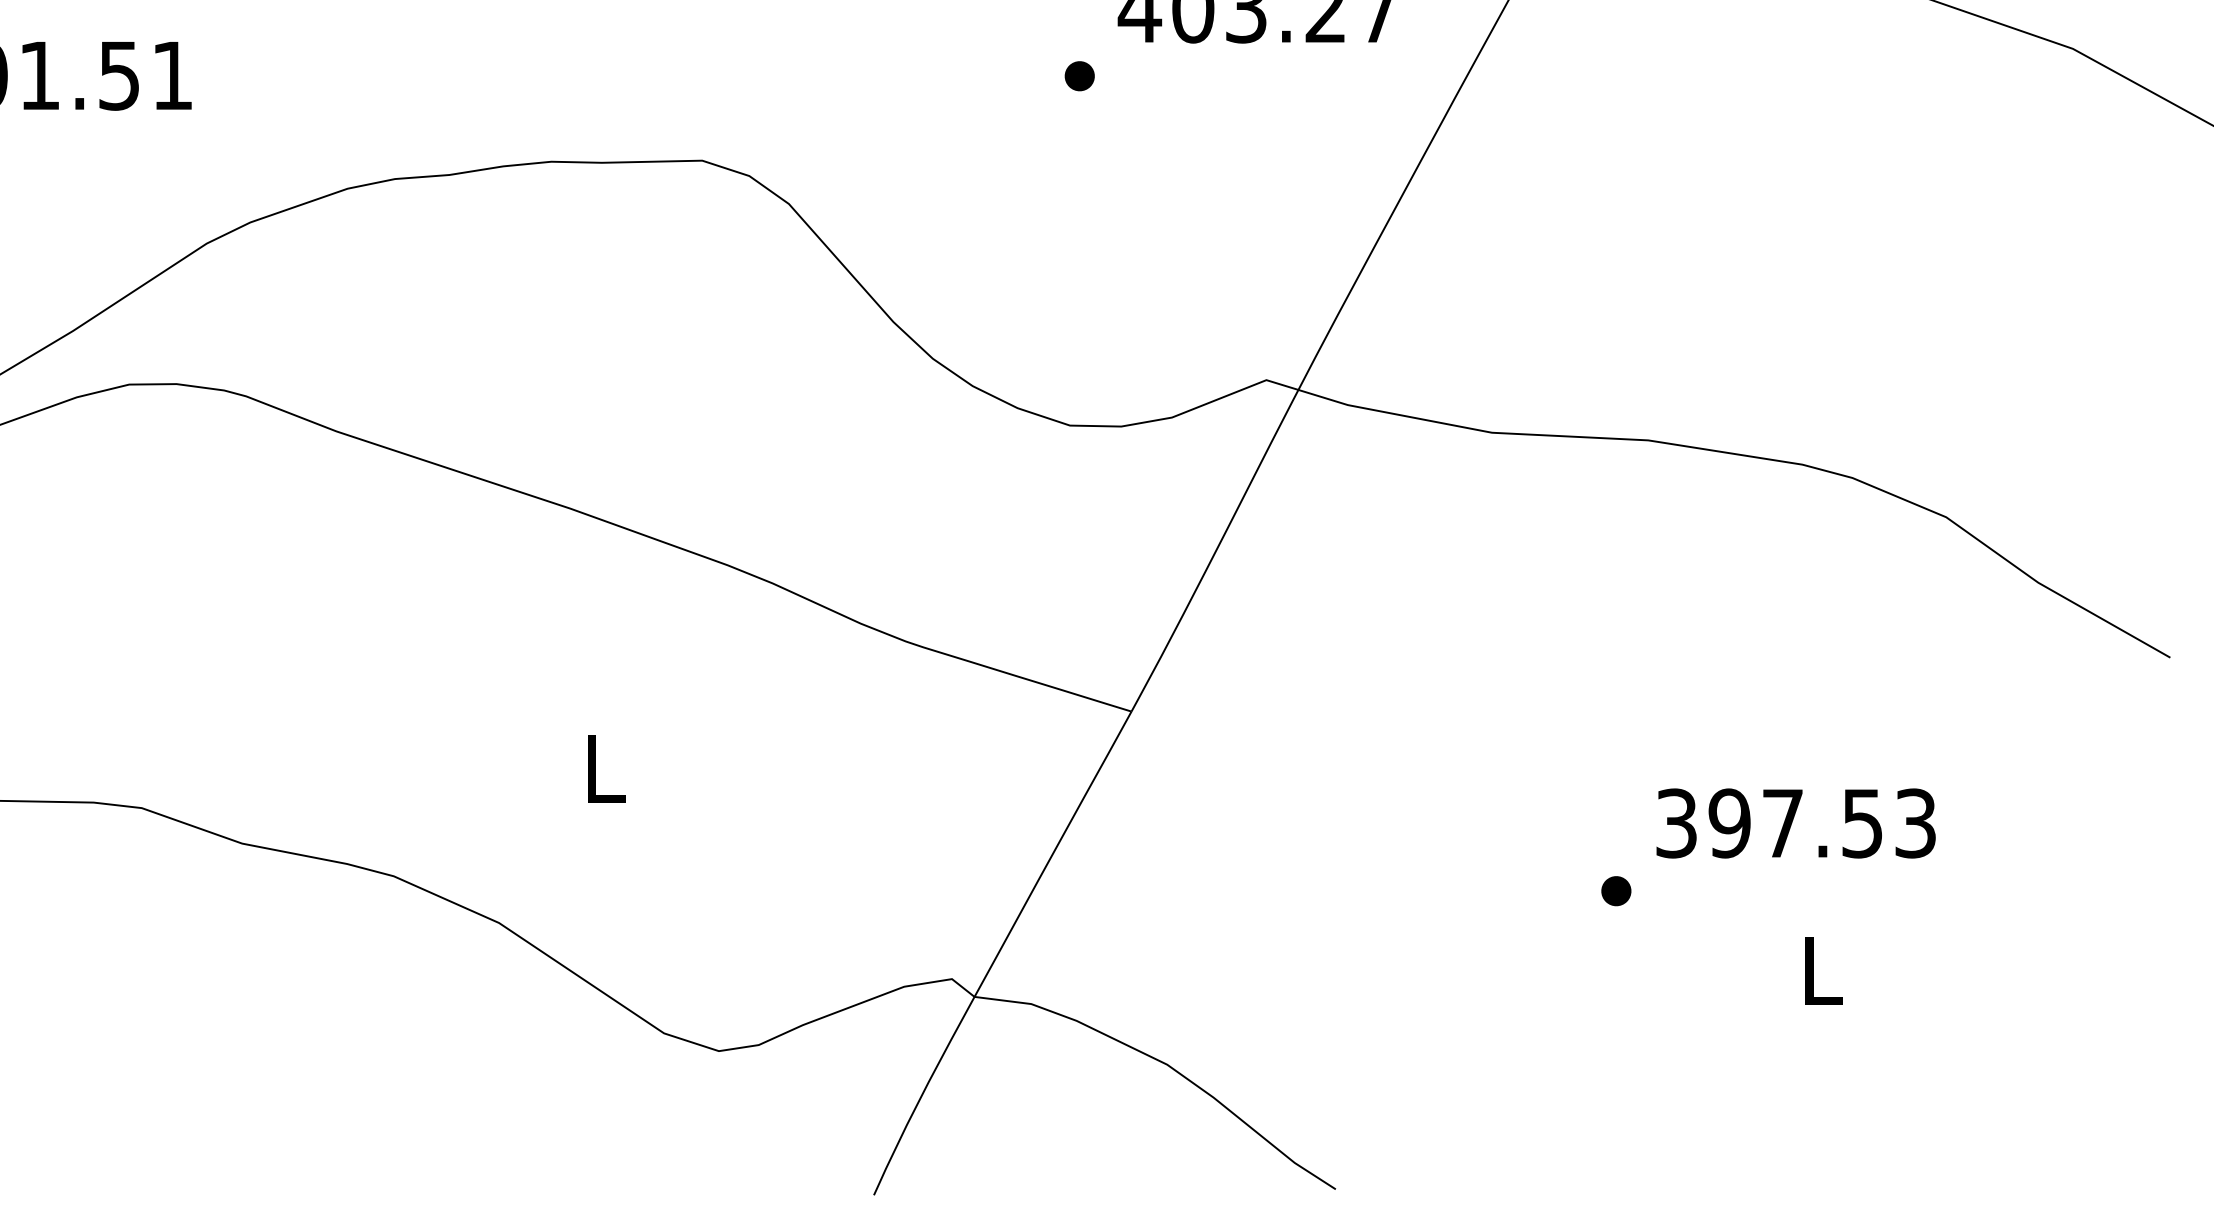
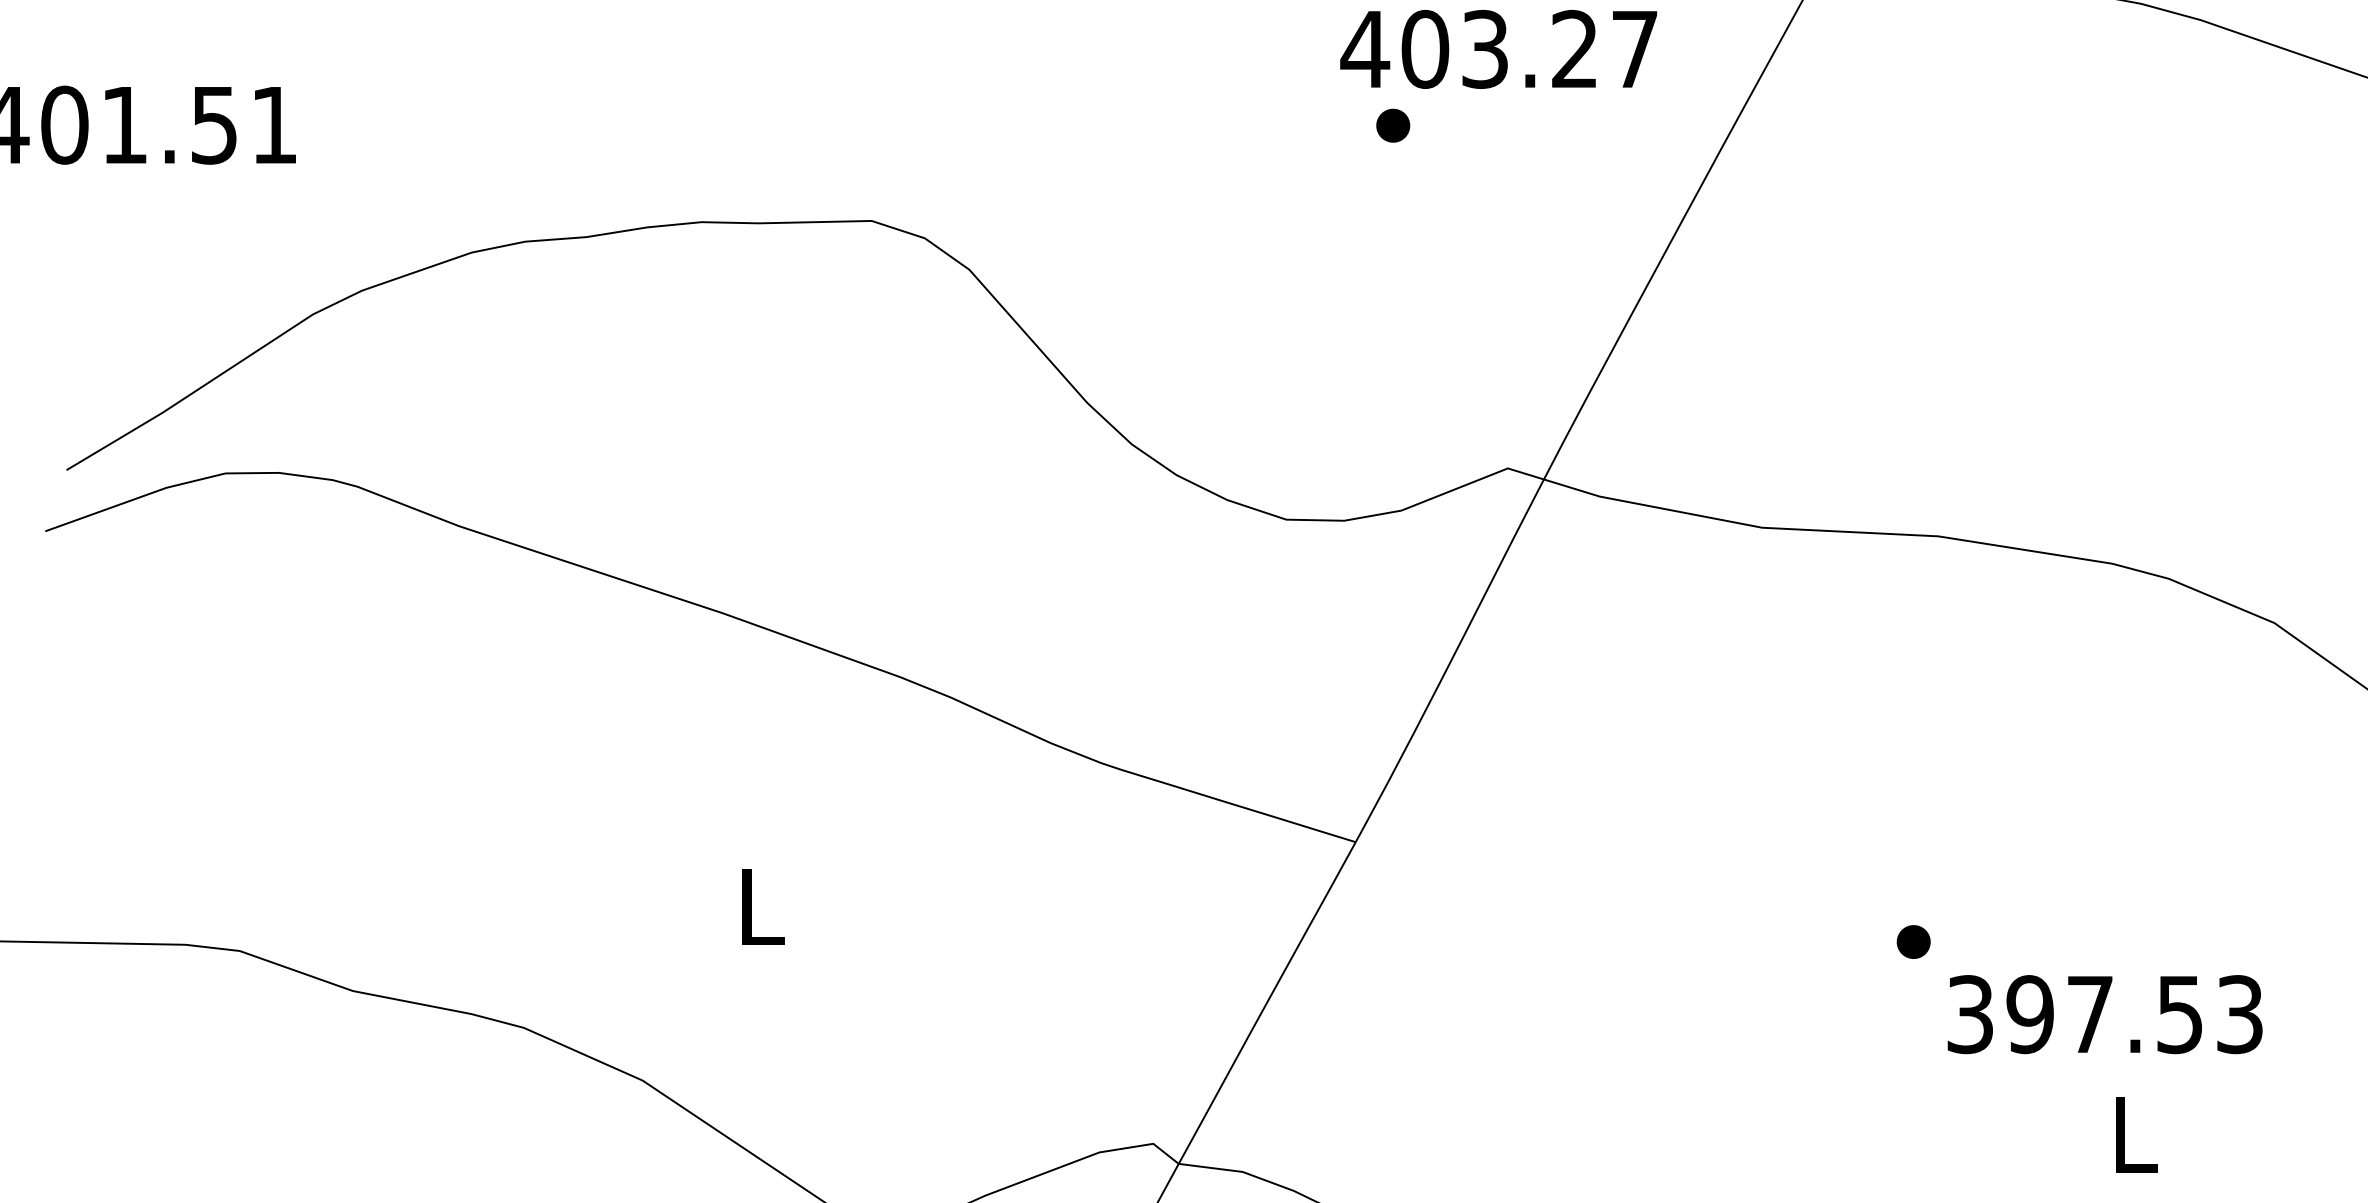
part: (1079, 76) -> (1392, 126), moved
text: (1795, 823) -> (2104, 1014), moved
part: (1616, 891) -> (1913, 942), moved

